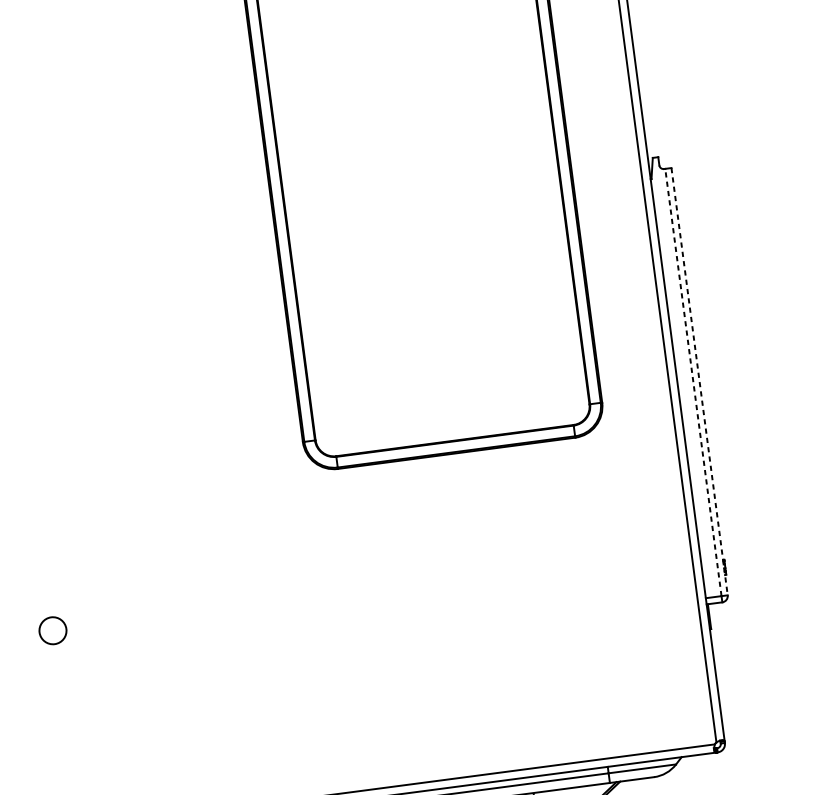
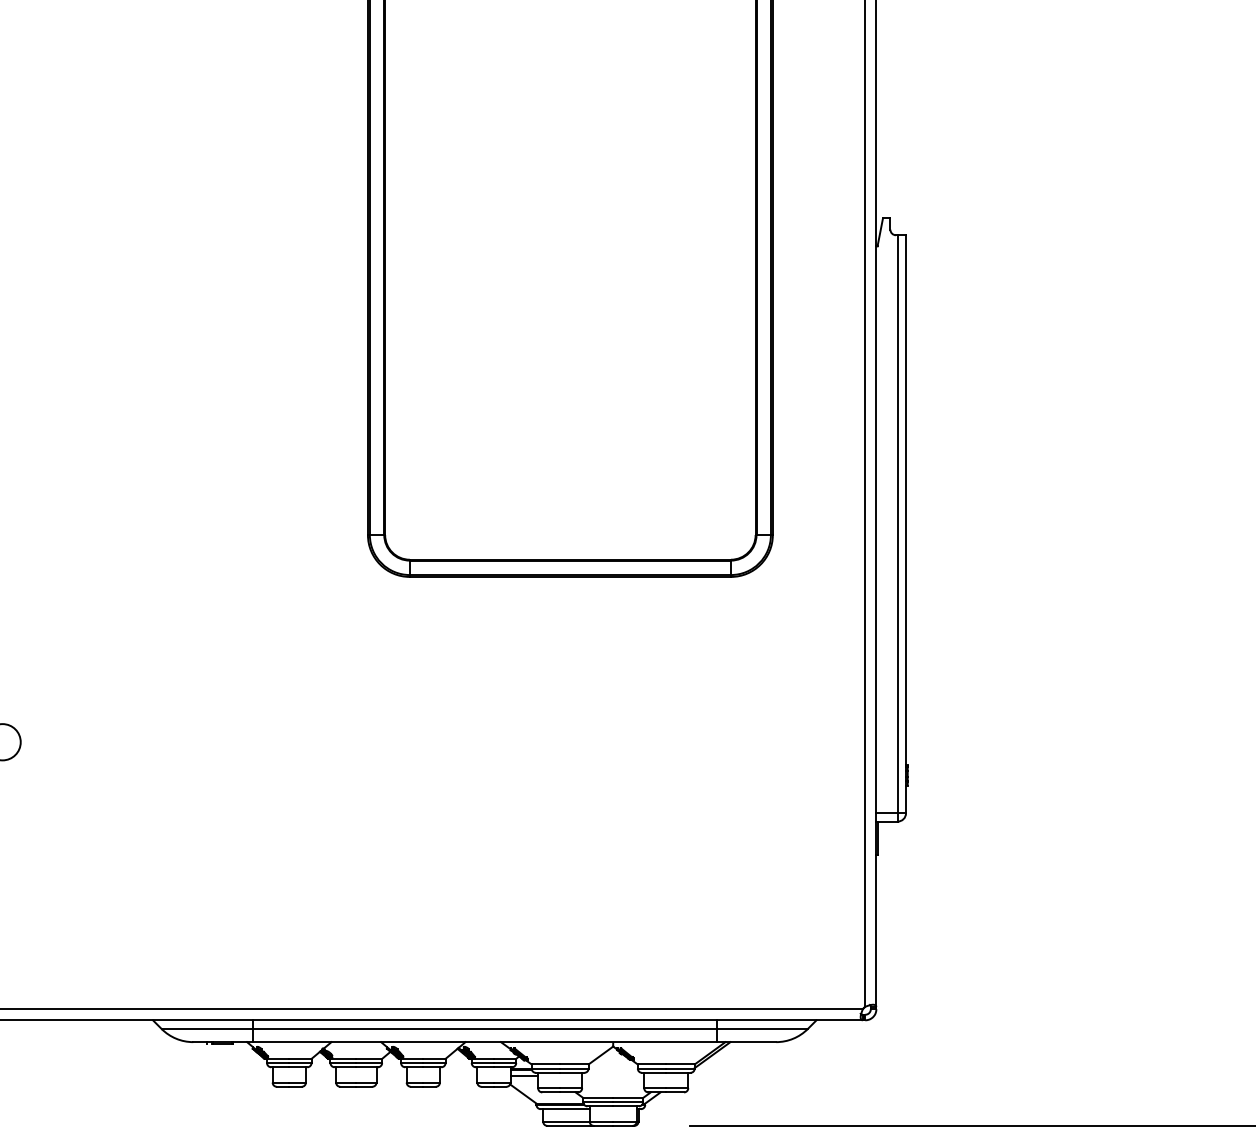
line: (699, 381) -> (906, 524), dashed -> solid
line: (693, 382) -> (897, 524), dashed -> solid

